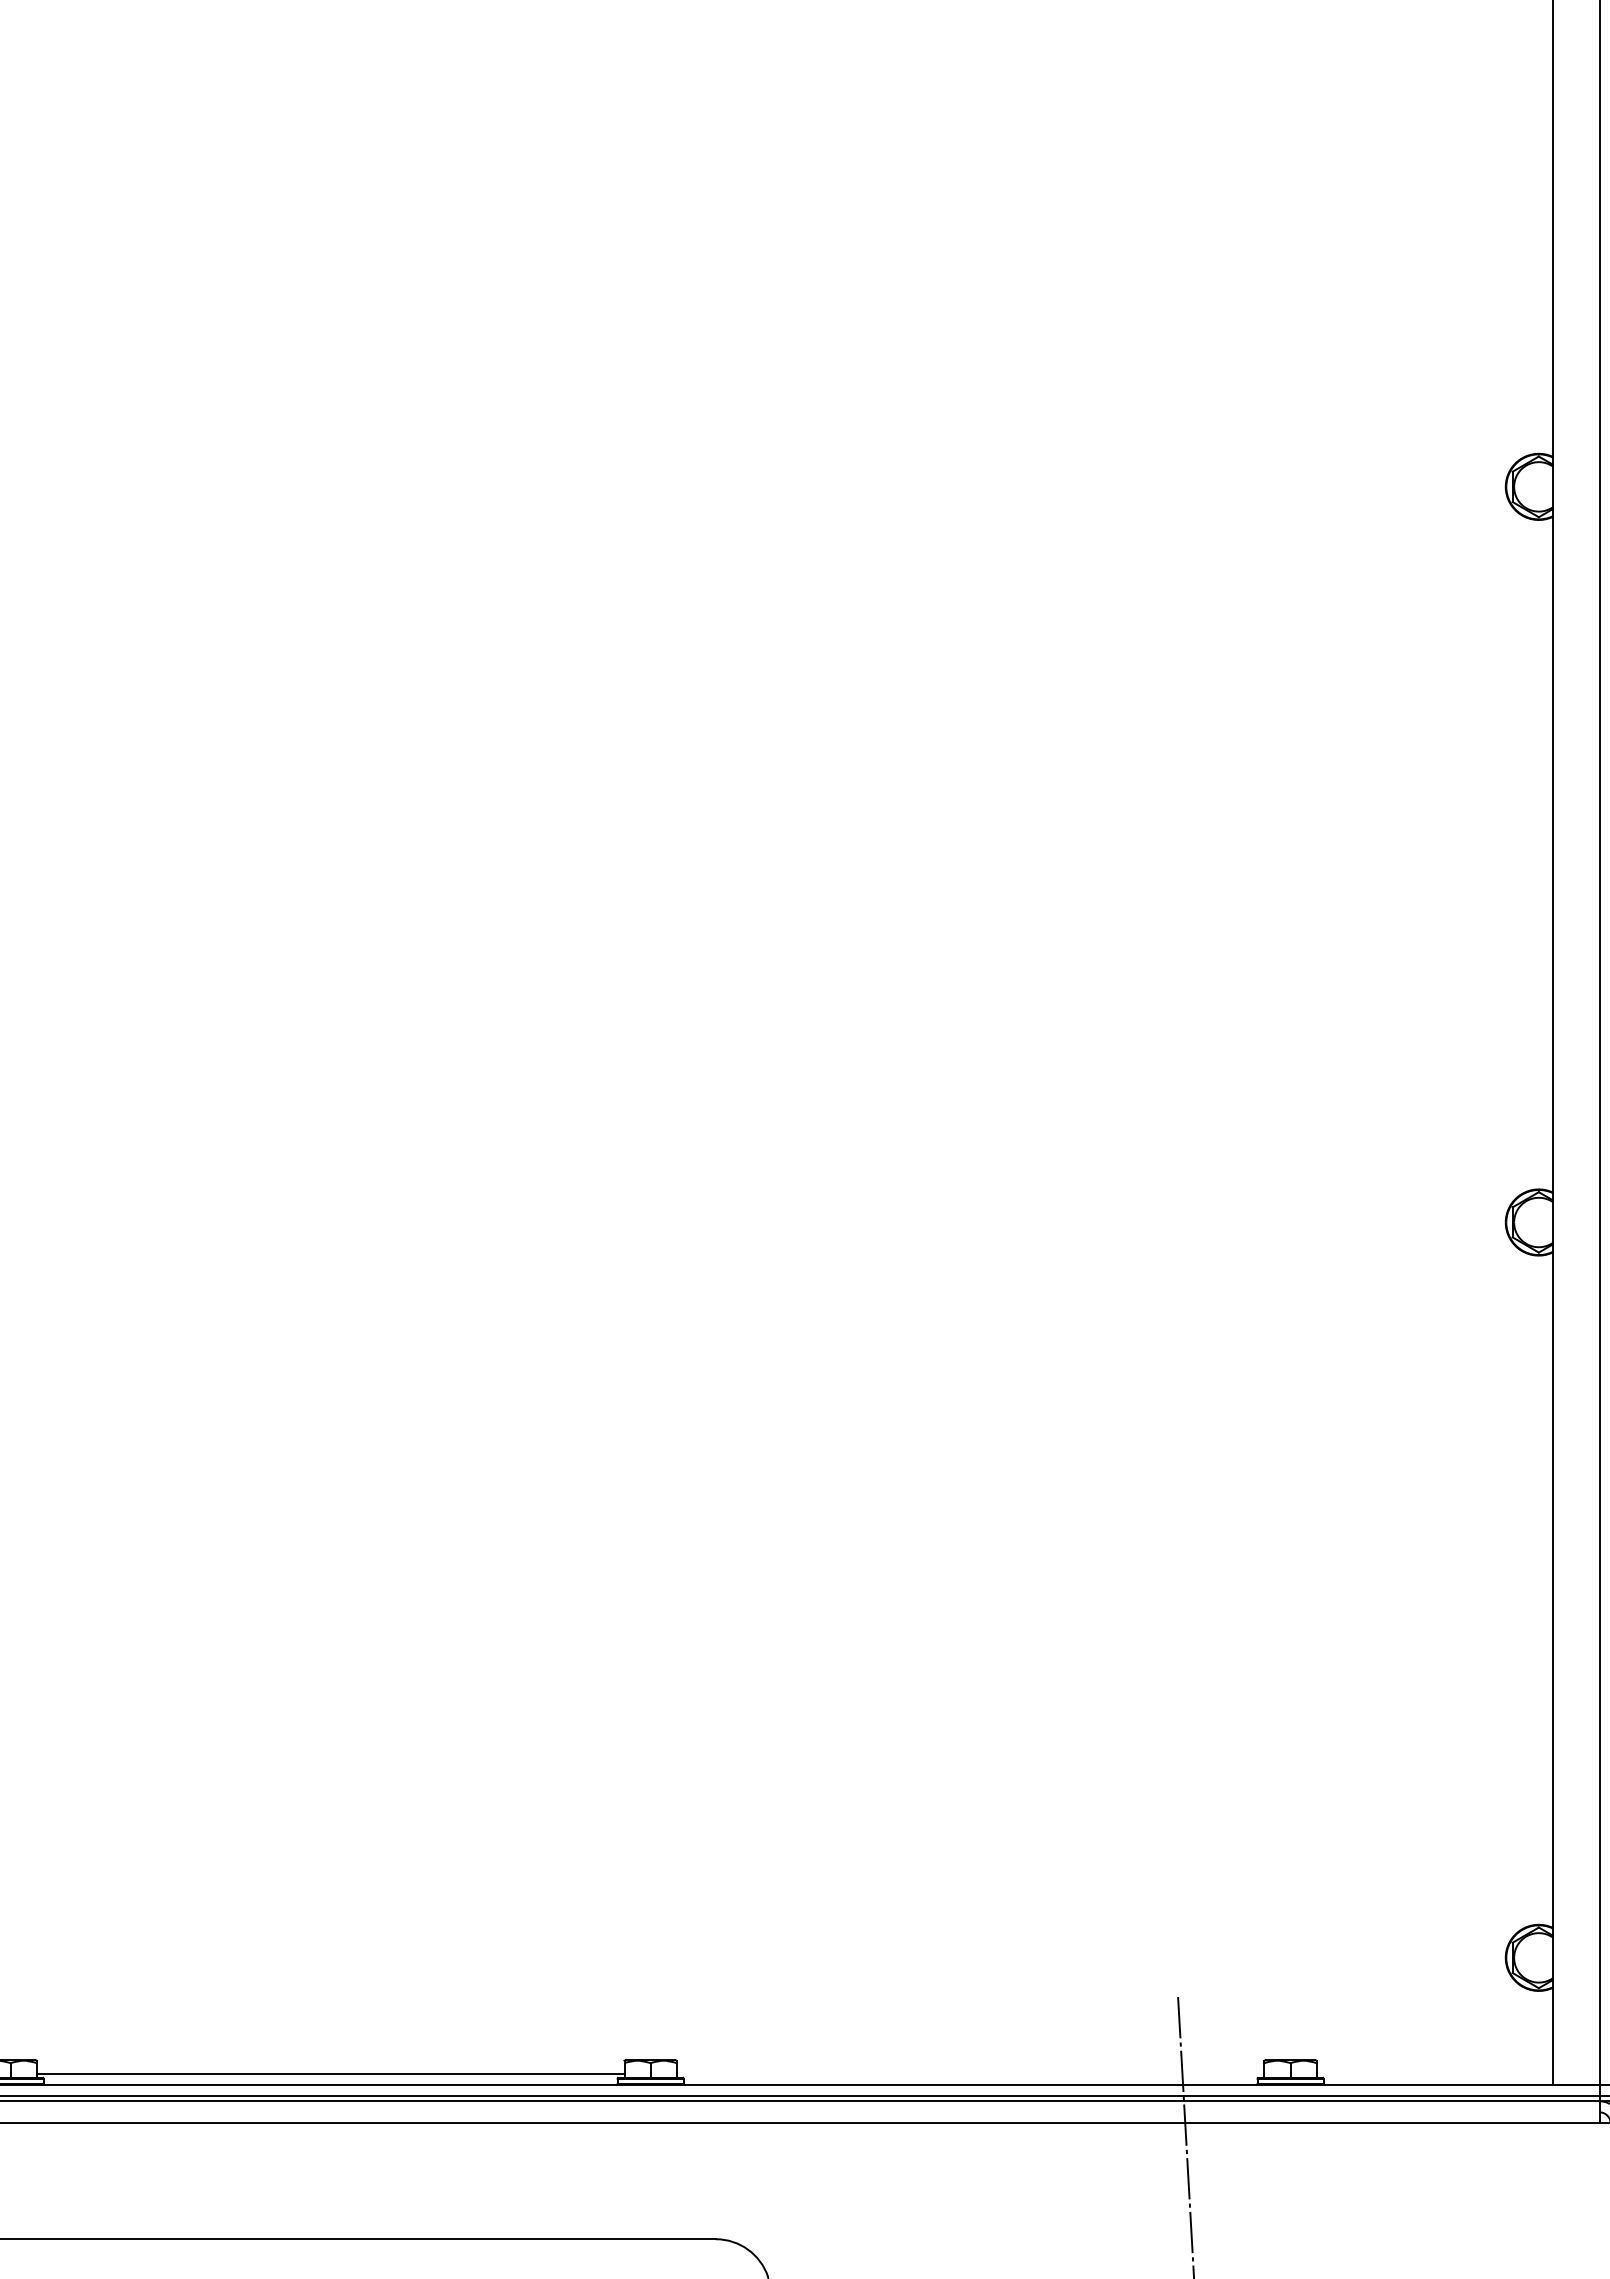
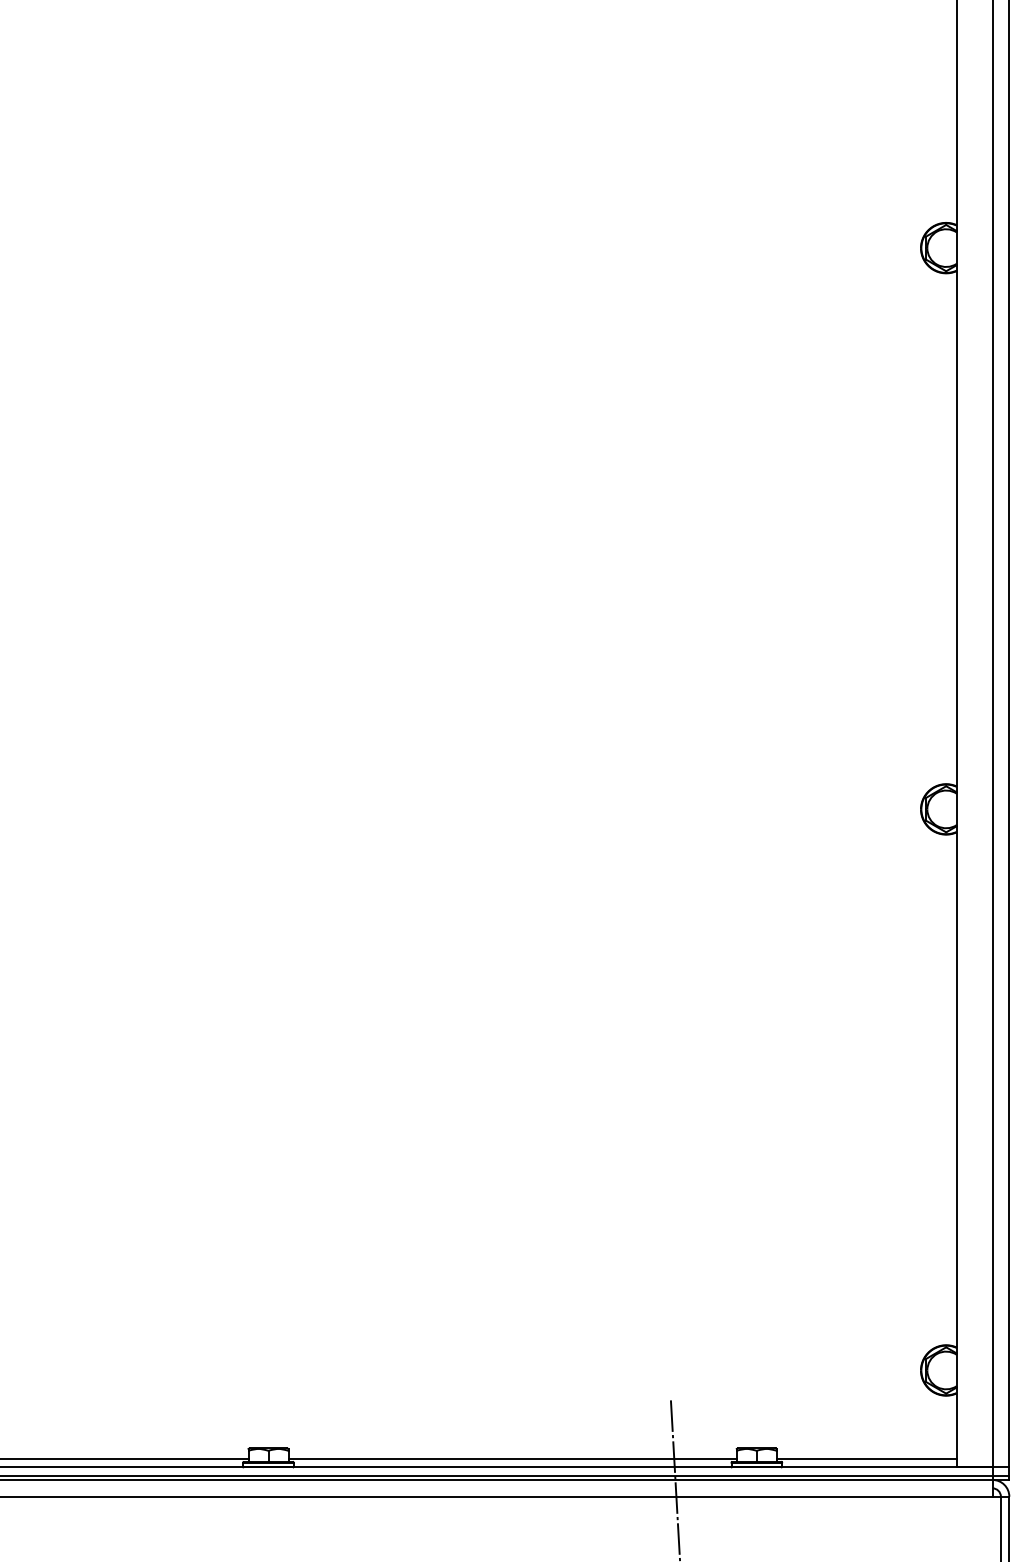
line: (970, 2073) -> (512, 1458), added
line: (1434, 2073) -> (866, 1458), added

